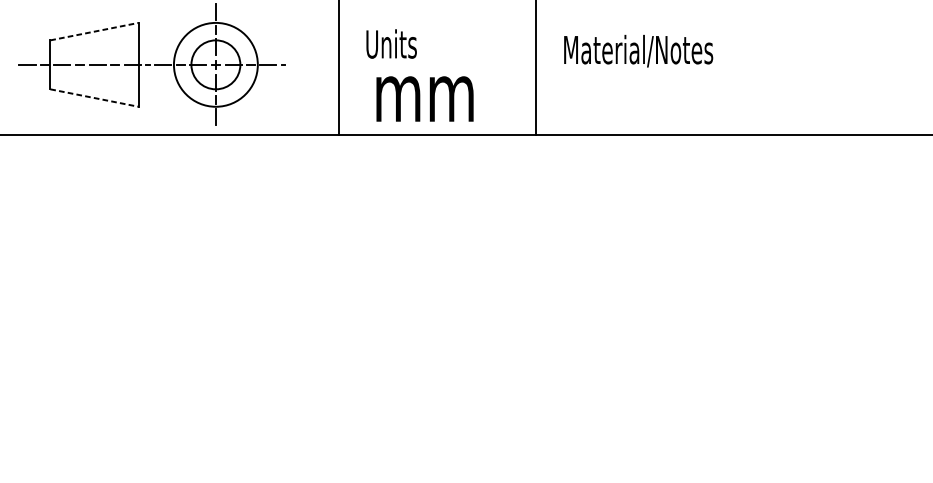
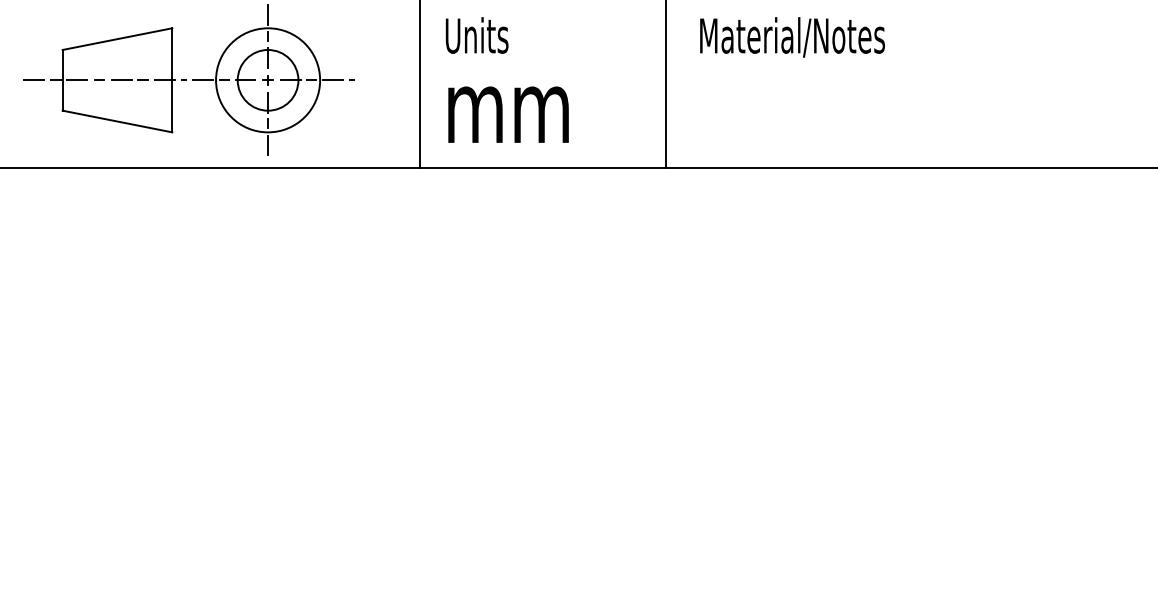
line: (94, 31) -> (117, 39), dashed -> solid
text: (391, 44) -> (476, 35), moved
text: (638, 51) -> (792, 37), moved
line: (94, 98) -> (117, 121), dashed -> solid
text: (424, 98) -> (508, 114), moved

